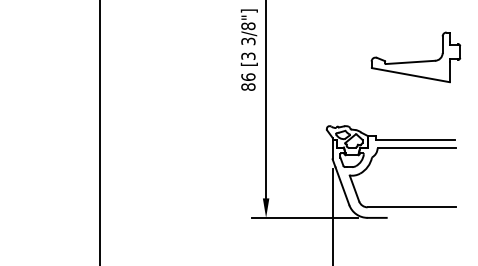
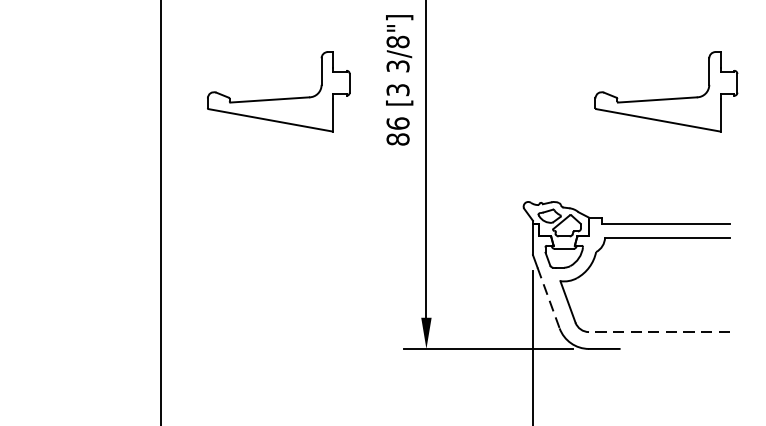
part: (173, 57) -> (278, 92), added
line: (342, 186) -> (548, 298), solid -> dashed
line: (411, 207) -> (659, 332), solid -> dashed

